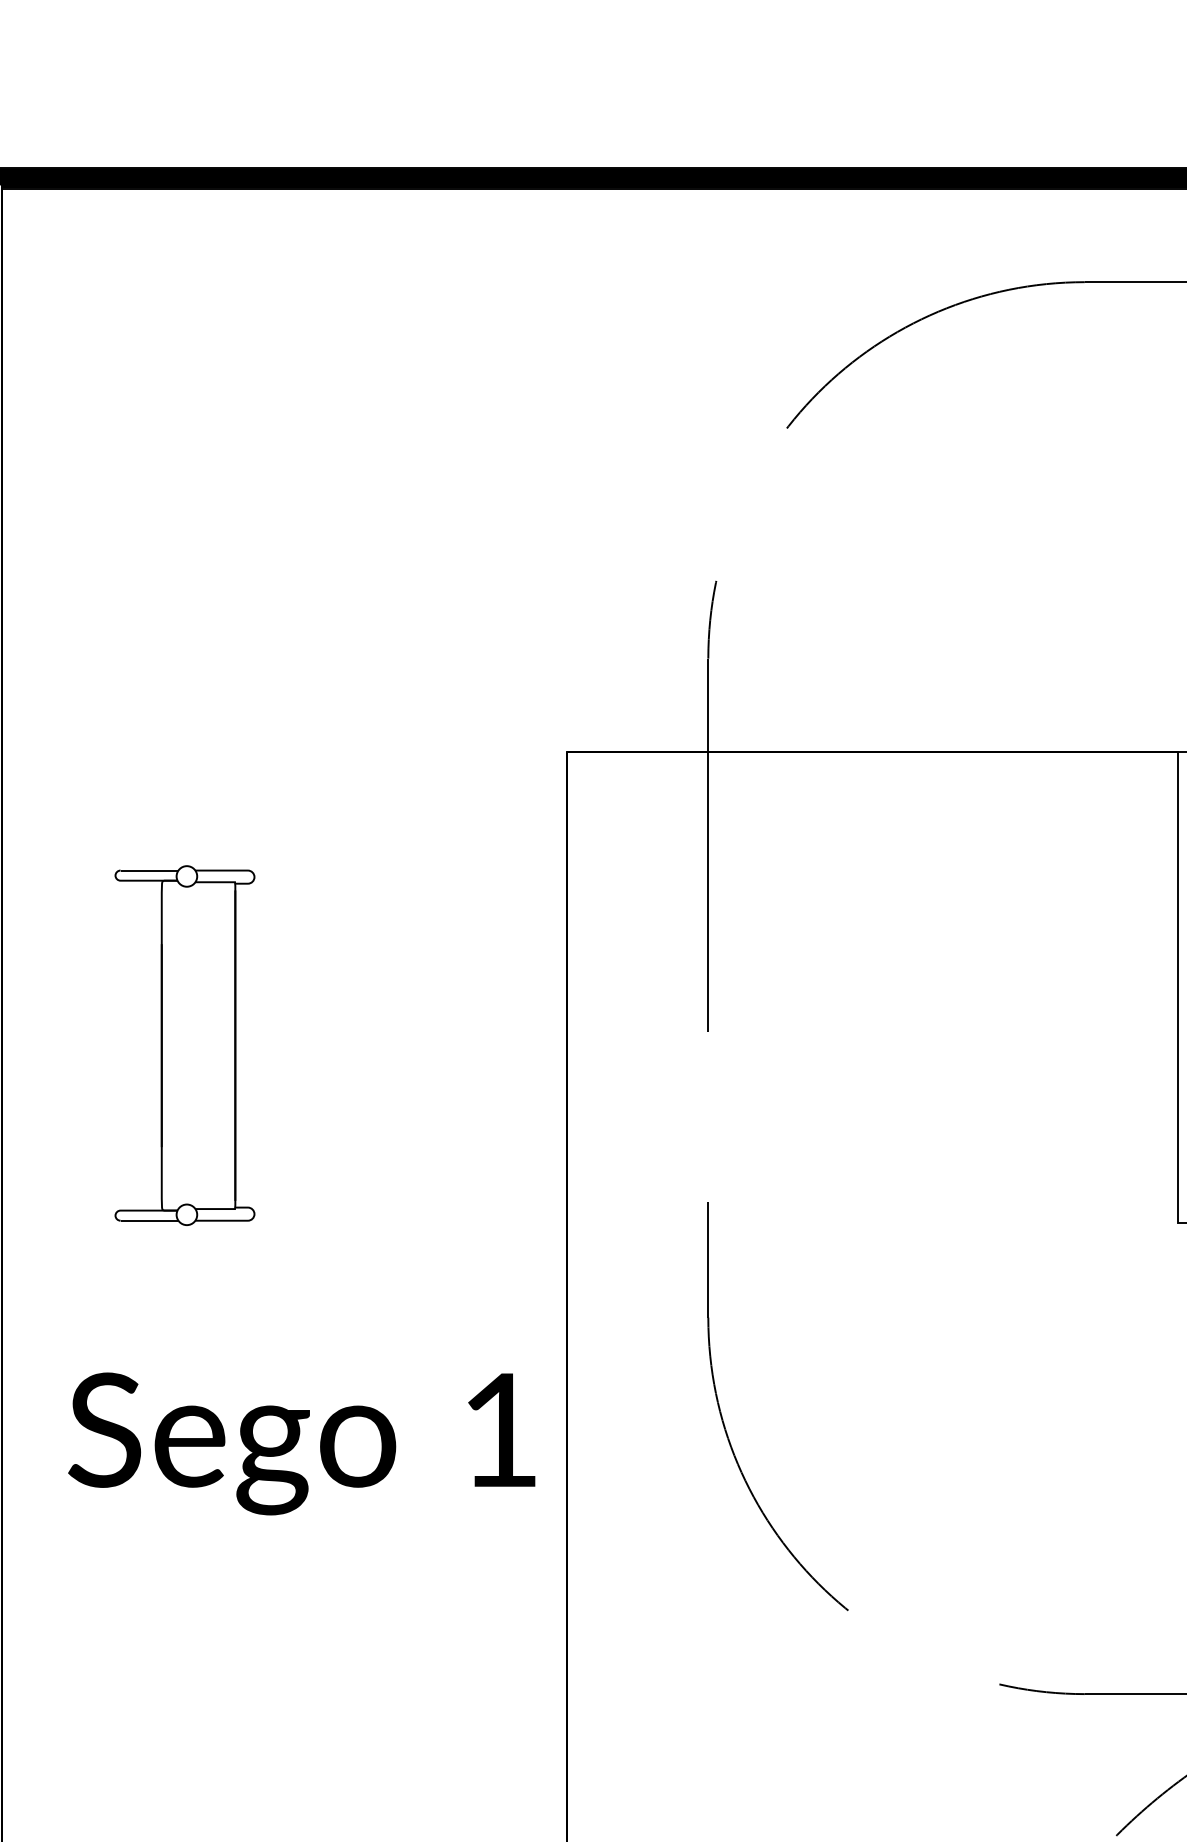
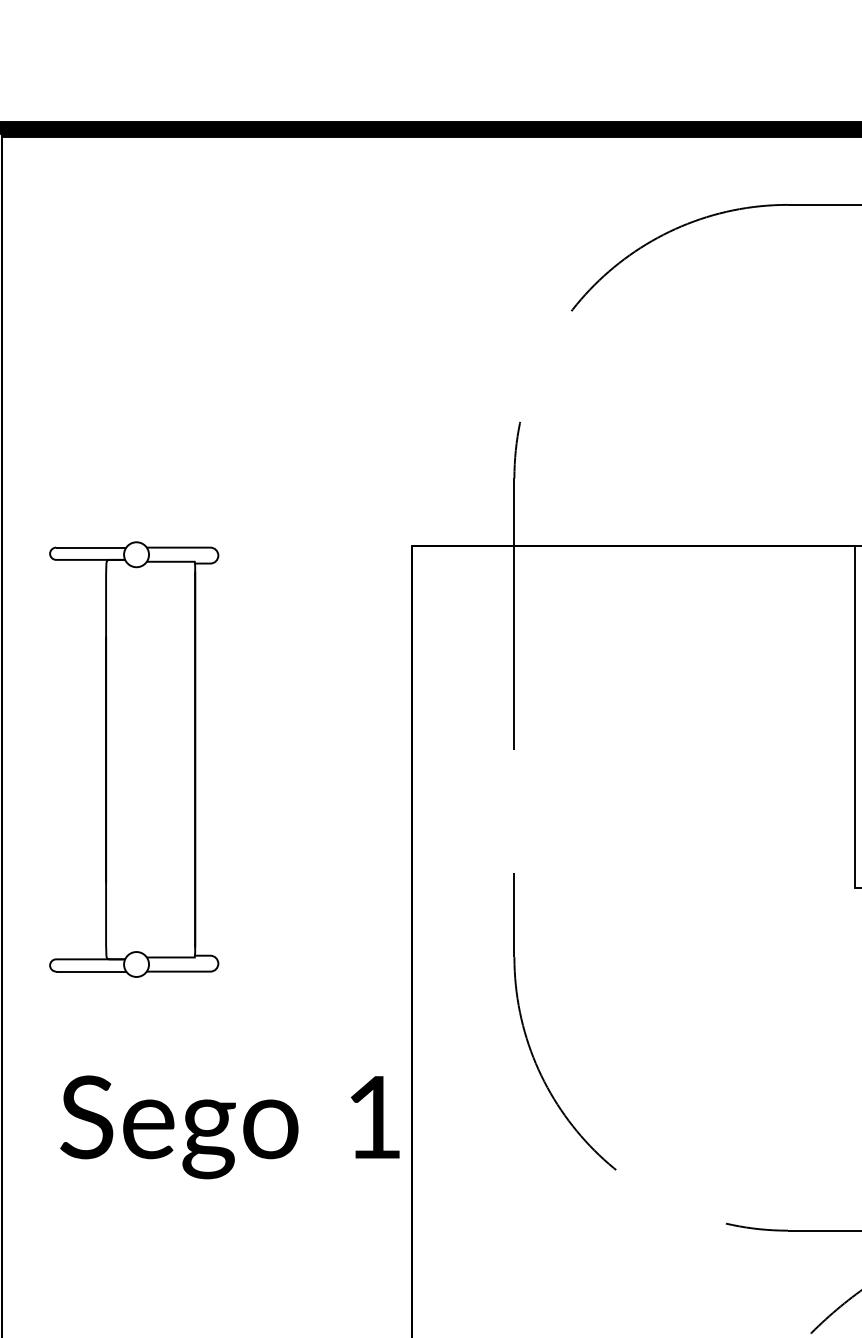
part: (184, 1045) -> (133, 759), size x1.67
text: (301, 1443) -> (229, 1127), moved

